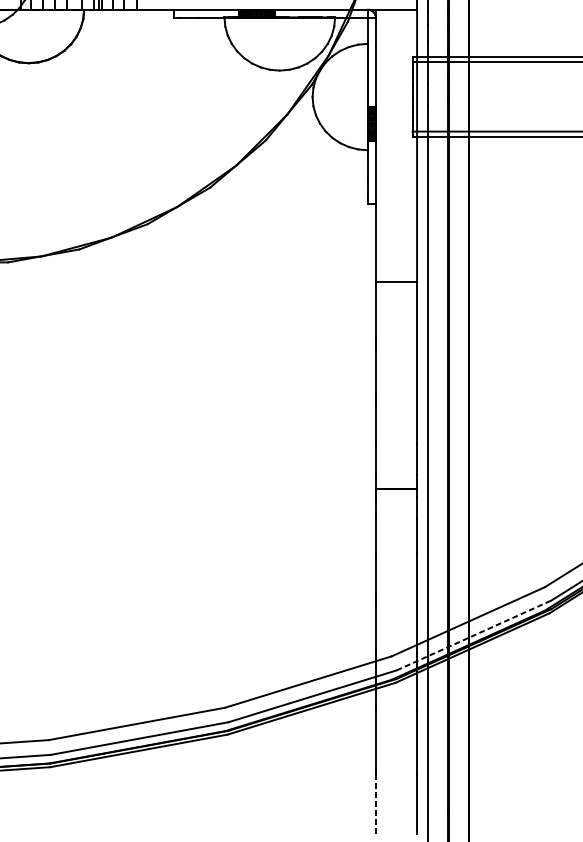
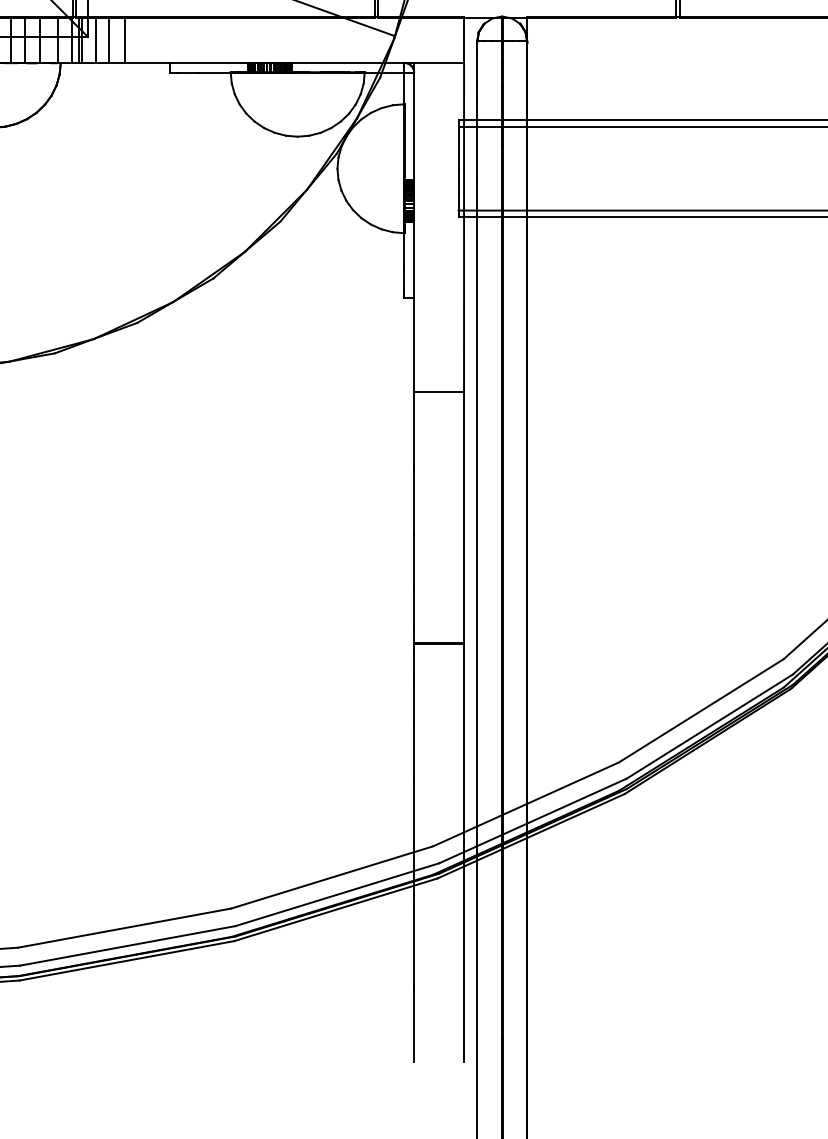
line: (473, 635) -> (532, 821), dashed -> solid
line: (376, 803) -> (414, 1024), dashed -> solid

